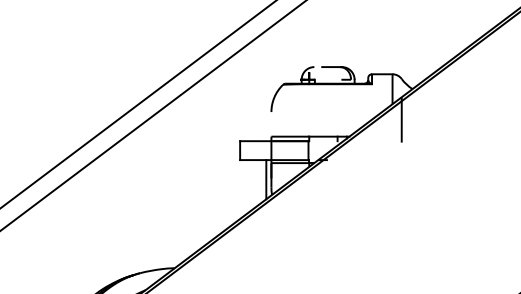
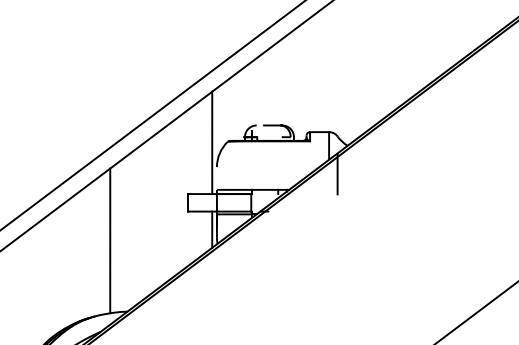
line: (266, 85) -> (212, 142), added
line: (156, 191) -> (110, 240), added

